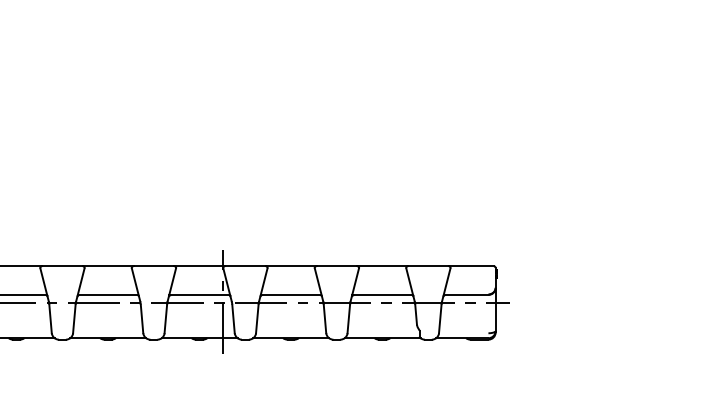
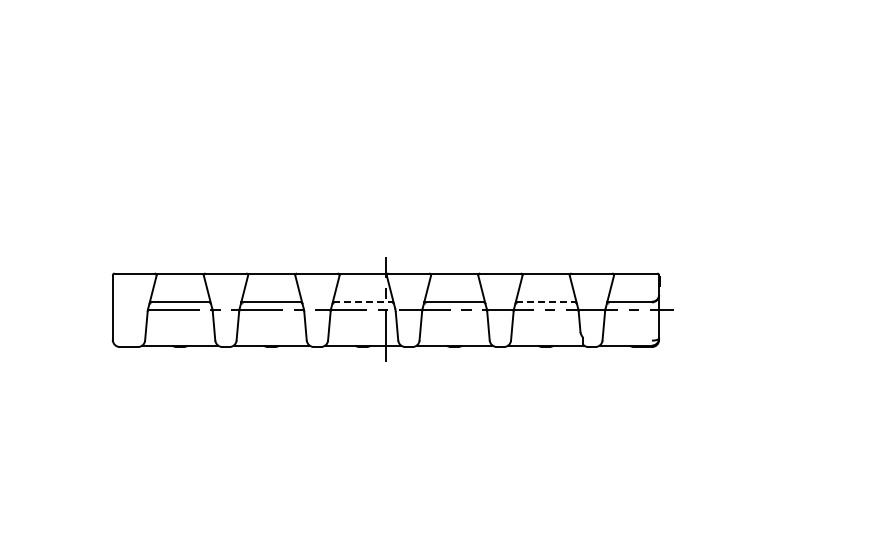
line: (200, 295) -> (363, 302), solid -> dashed
line: (383, 295) -> (546, 302), solid -> dashed

